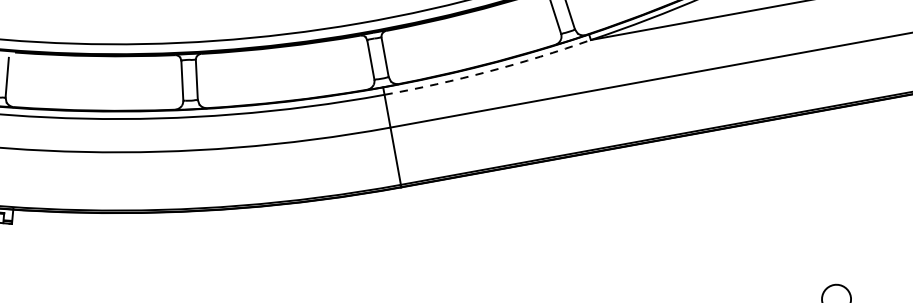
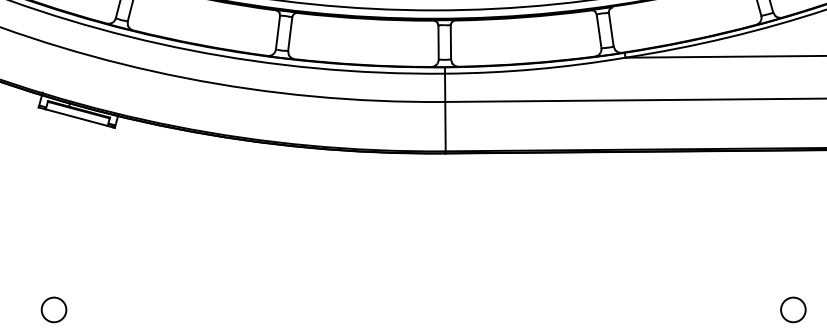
arc: (488, 71) -> (535, 69), dashed -> solid

